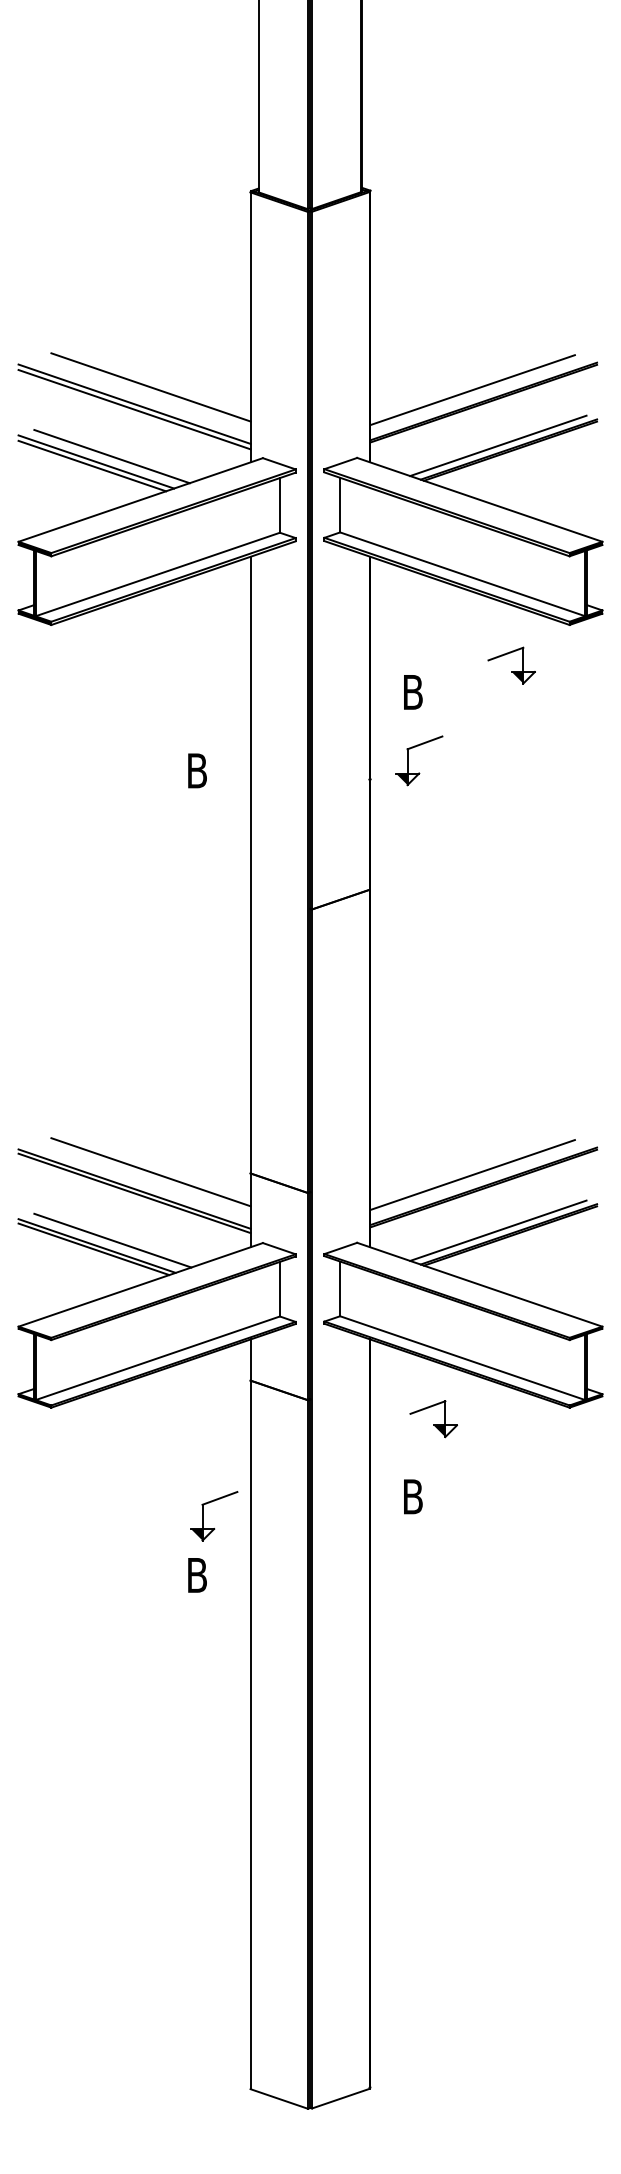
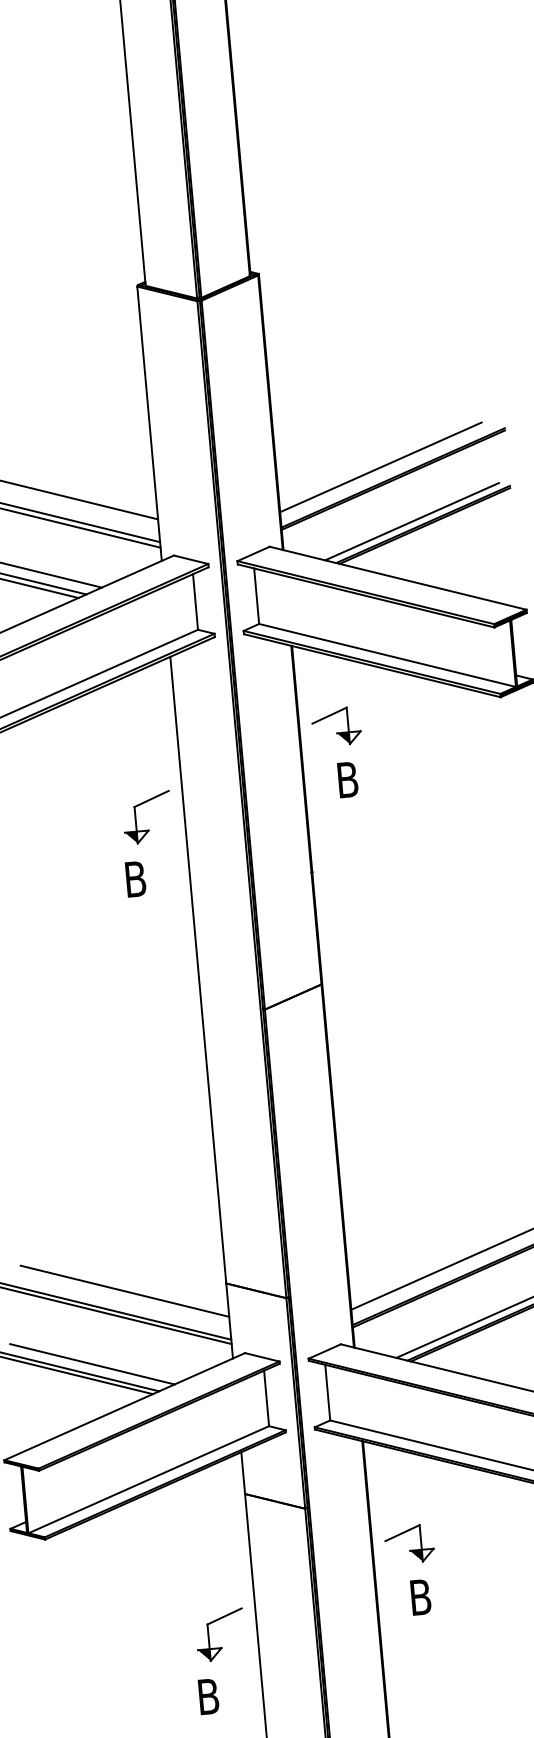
part: (511, 665) -> (336, 726), moved
part: (408, 760) -> (136, 818), moved
part: (433, 1419) -> (409, 1544), moved

